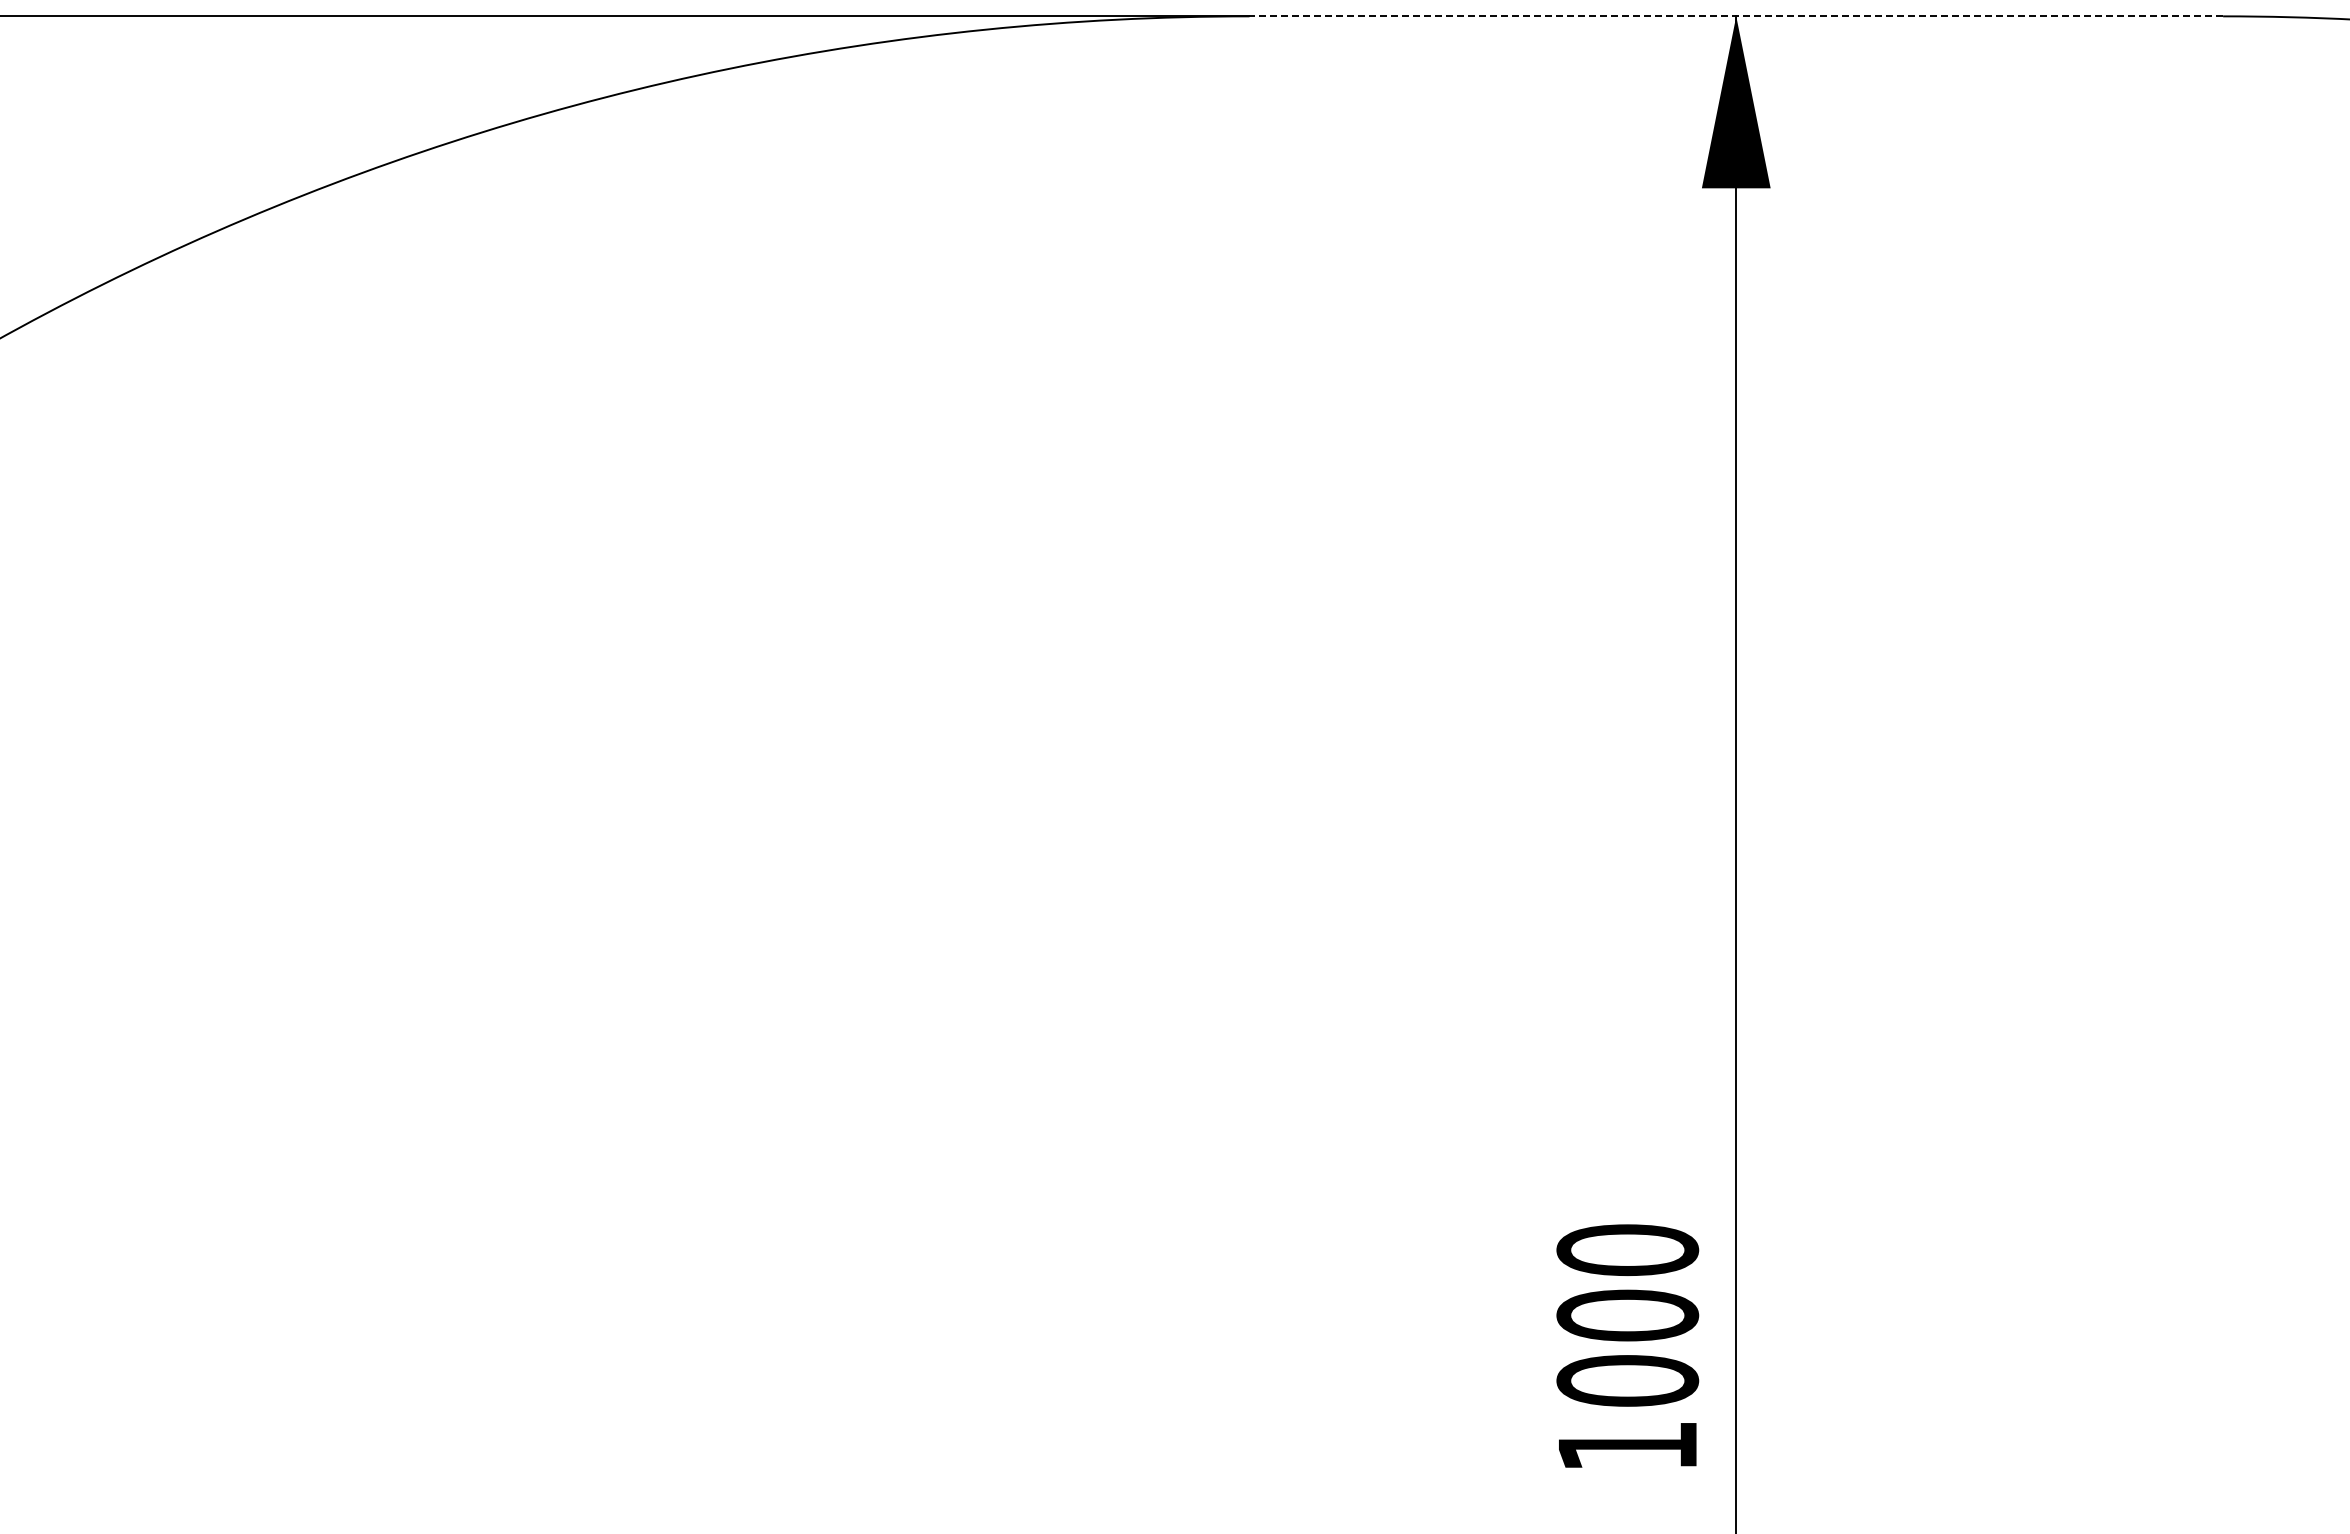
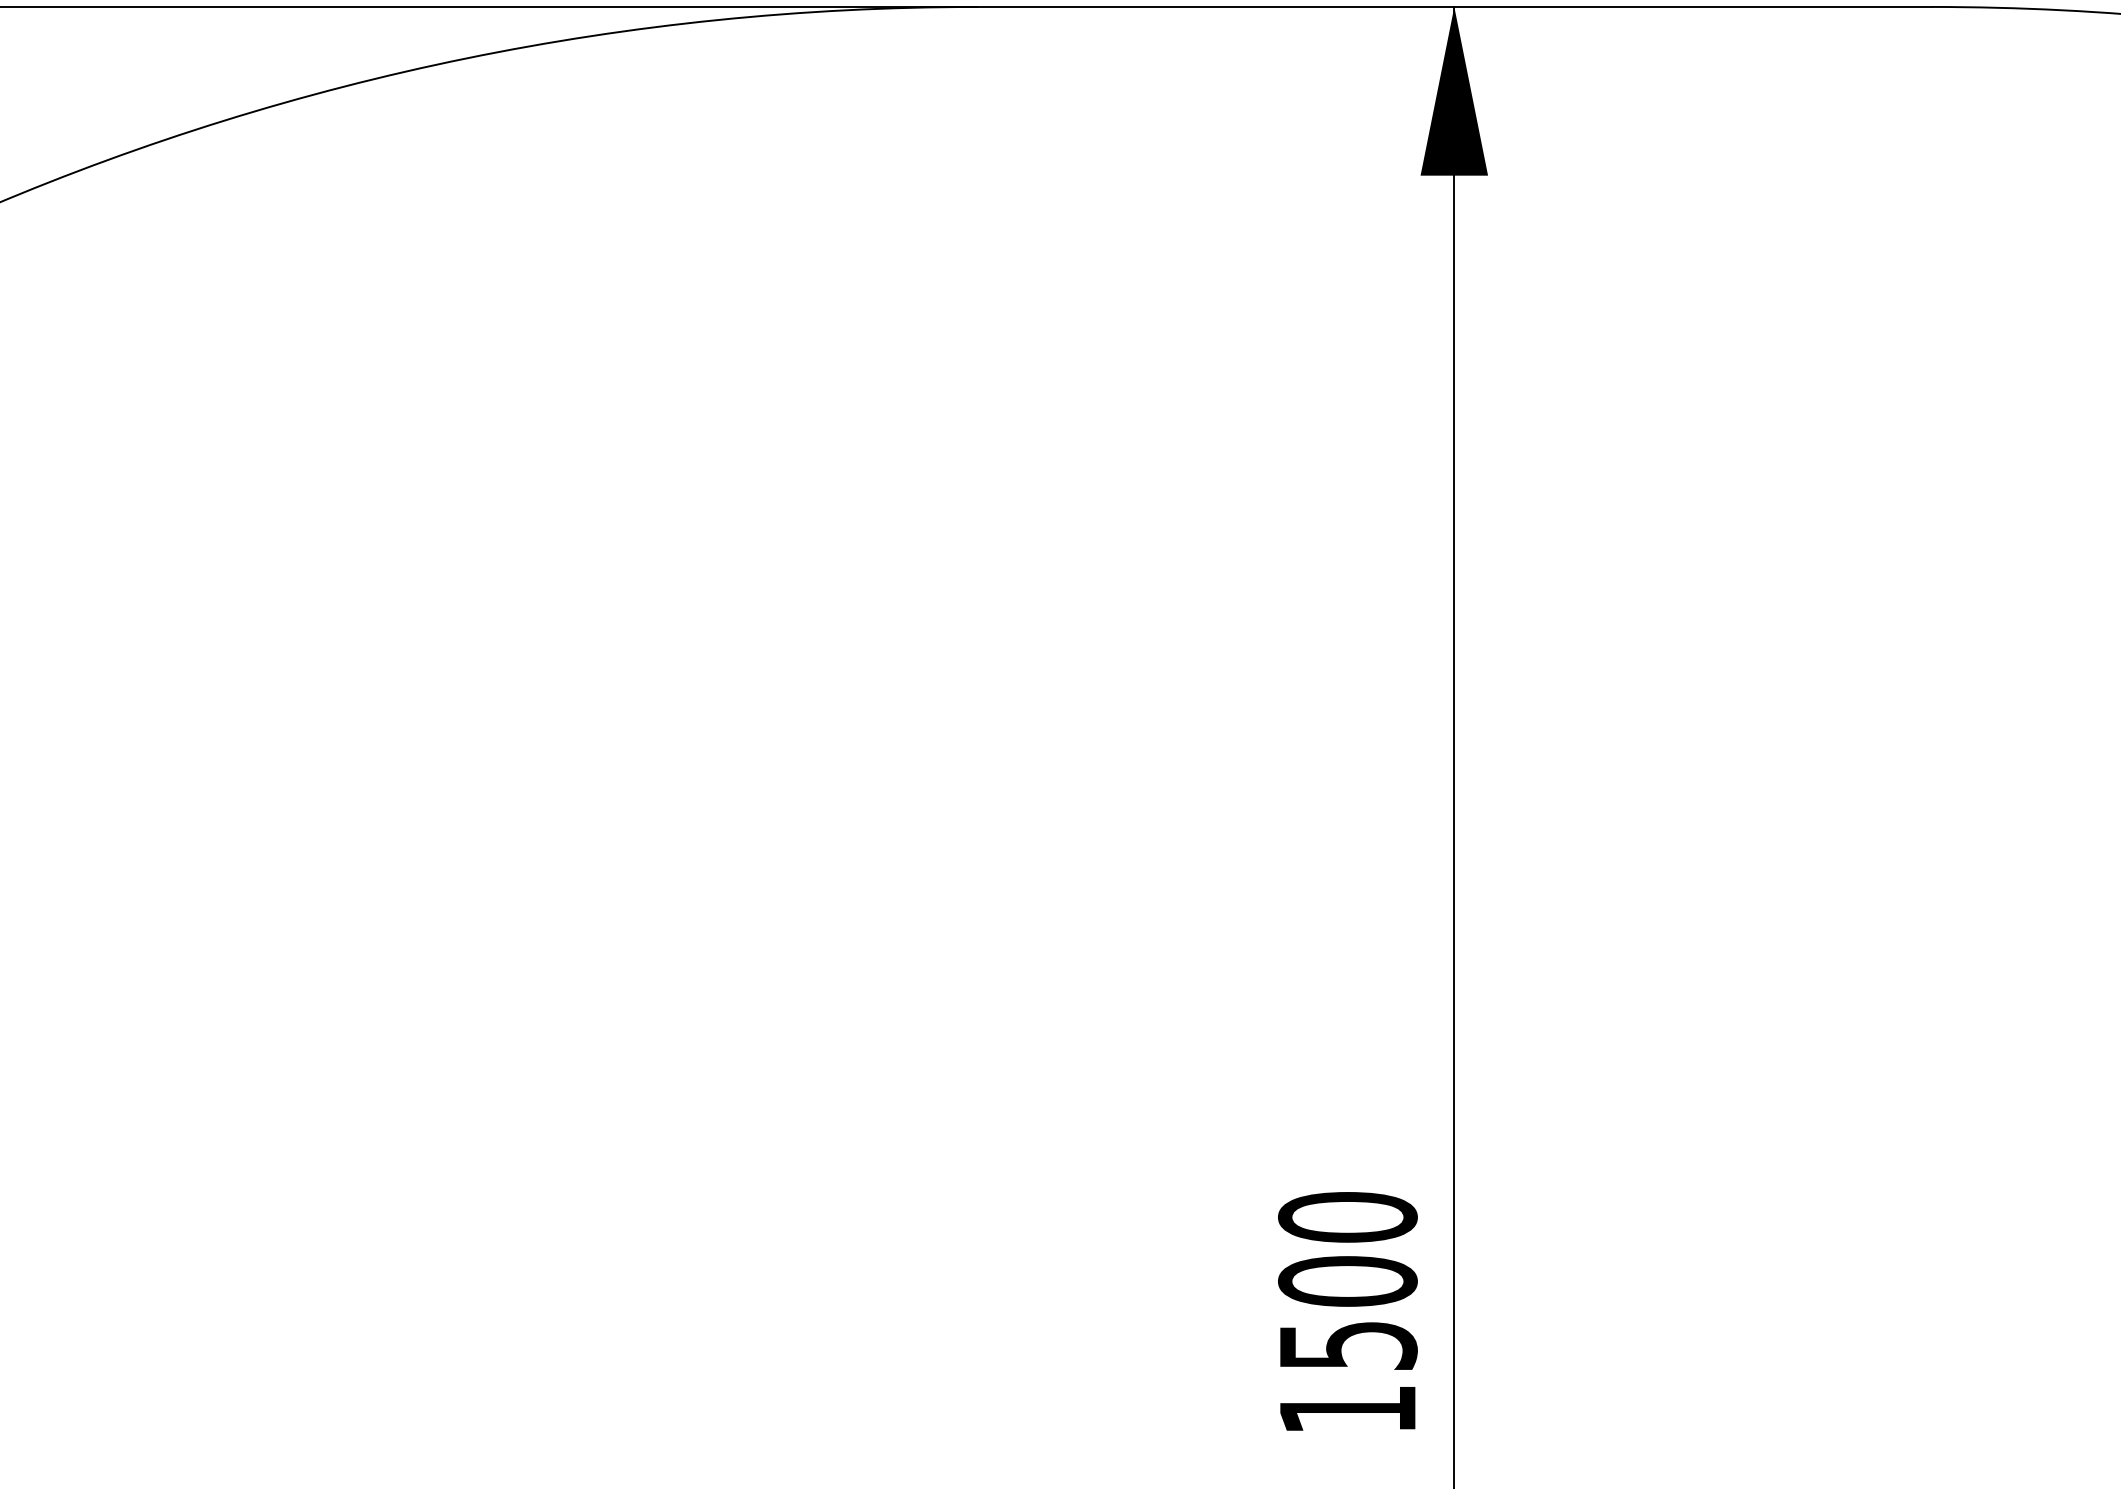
line: (1736, 16) -> (1454, 7), dashed -> solid
text: (1627, 1380) -> (1347, 1345), 1000 -> 1500

